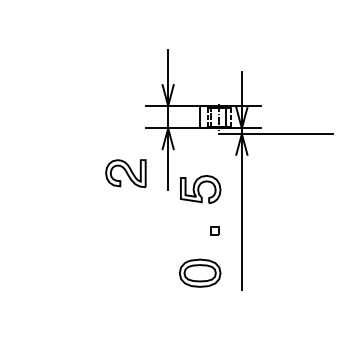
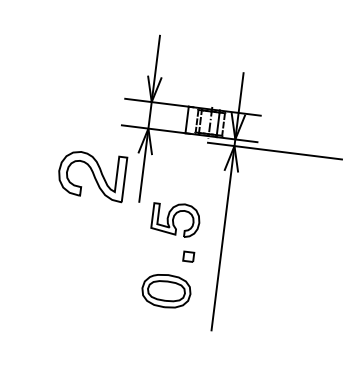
part: (125, 173) -> (91, 175), size x1.4
part: (200, 189) -> (175, 219), moved
part: (199, 272) -> (165, 290), moved

